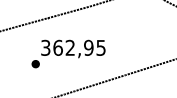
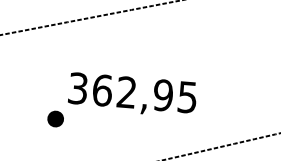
text: (68, 53) -> (122, 103), moved

